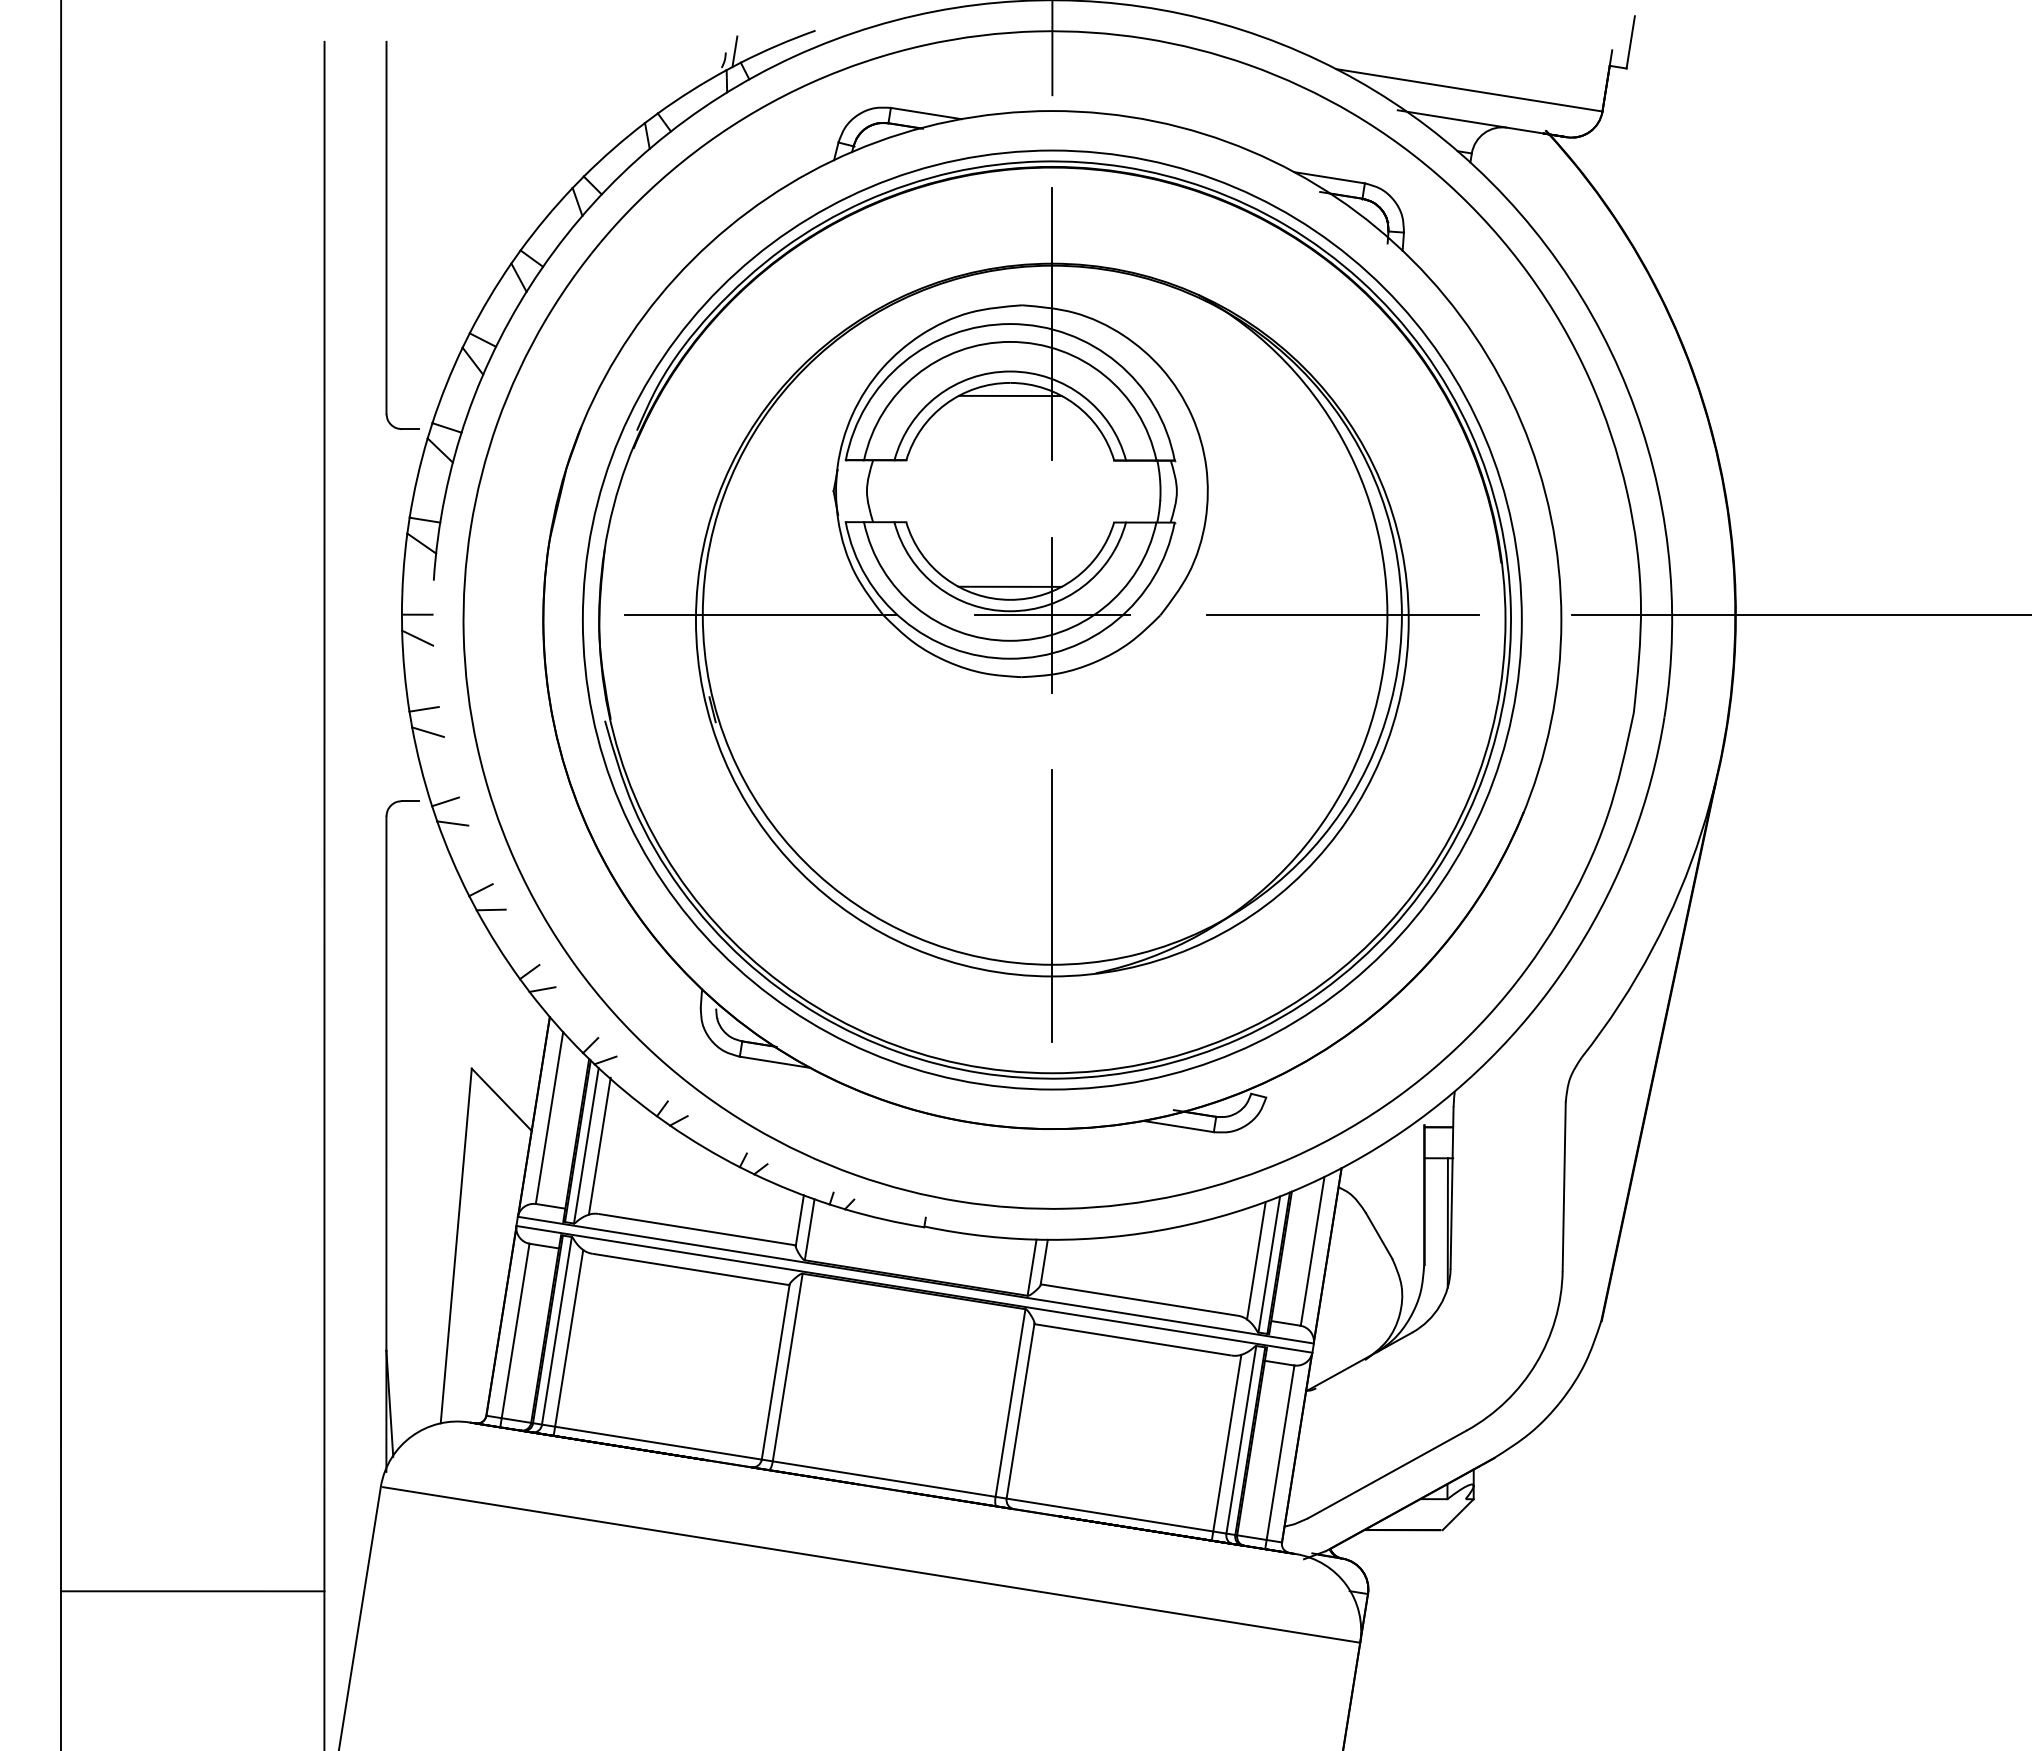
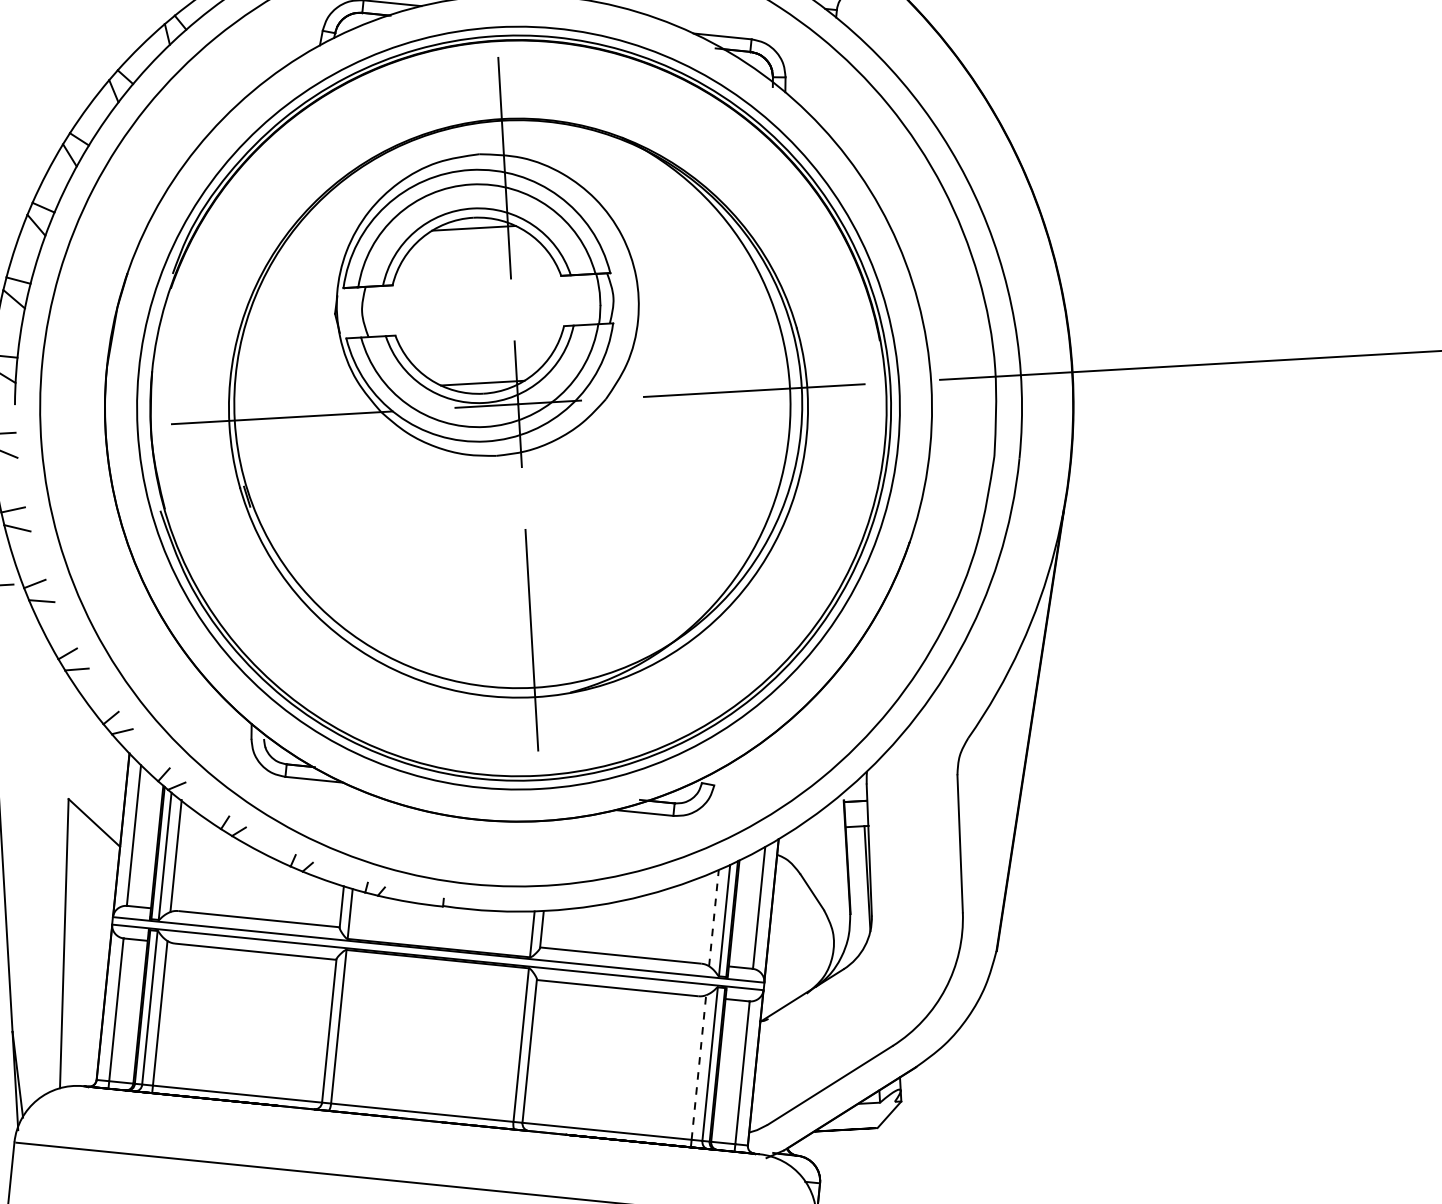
line: (1256, 1260) -> (714, 918), solid -> dashed
line: (1227, 1442) -> (699, 1066), solid -> dashed

